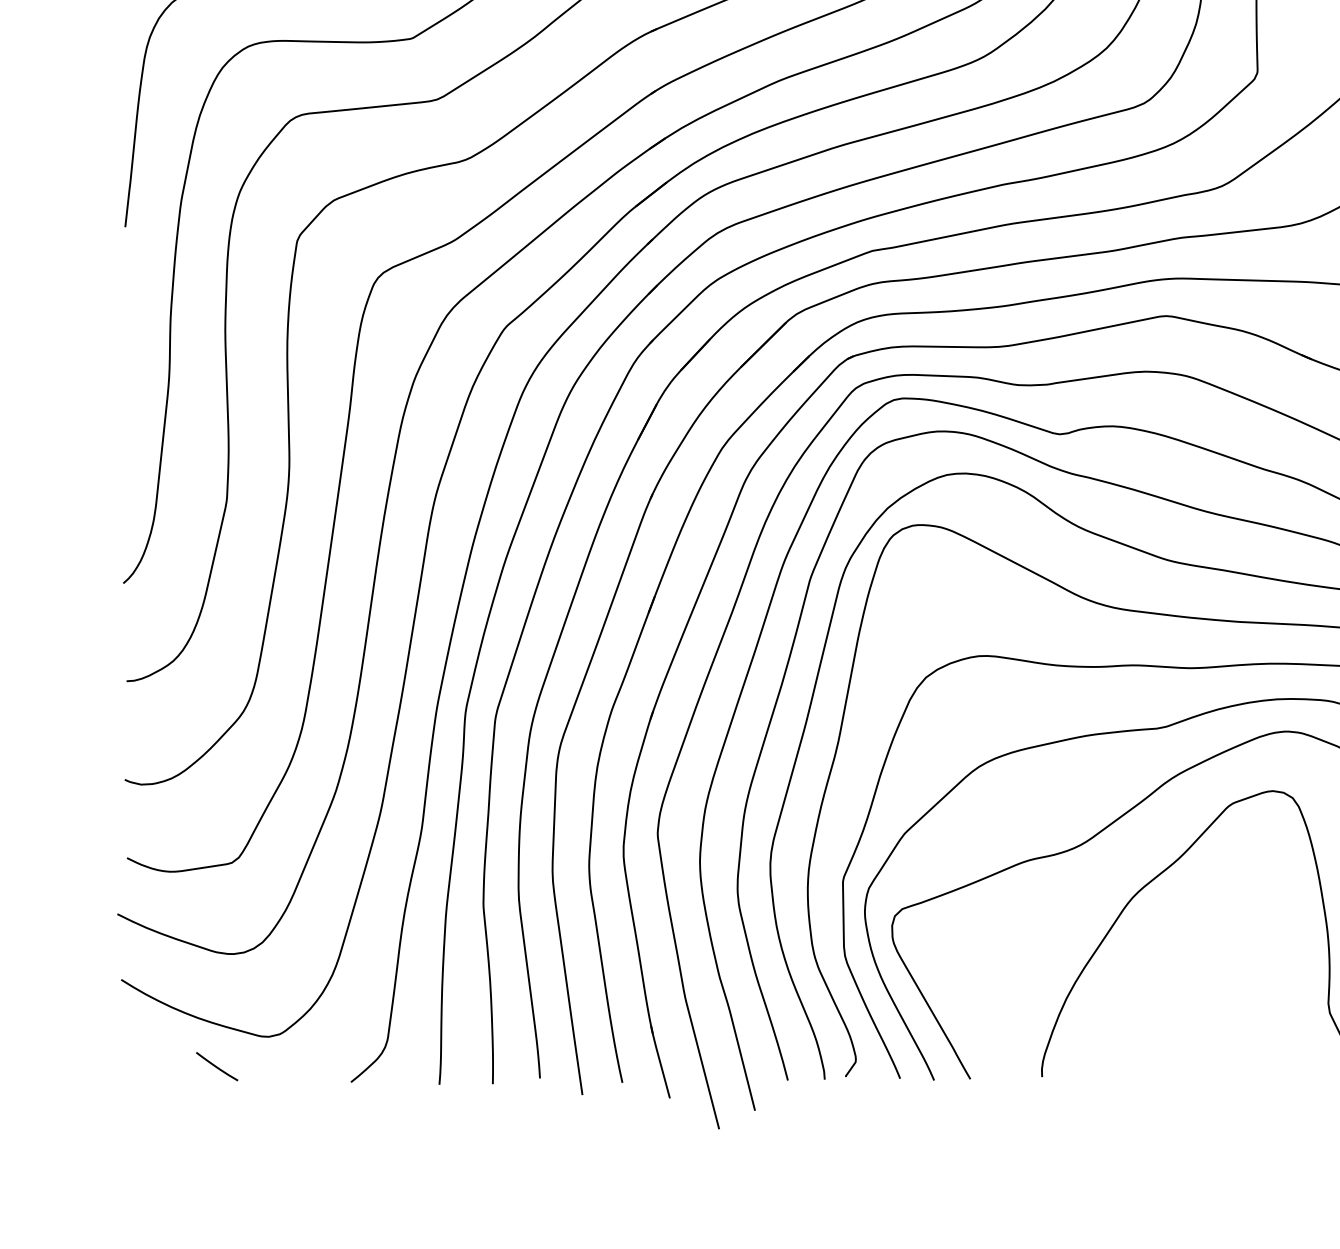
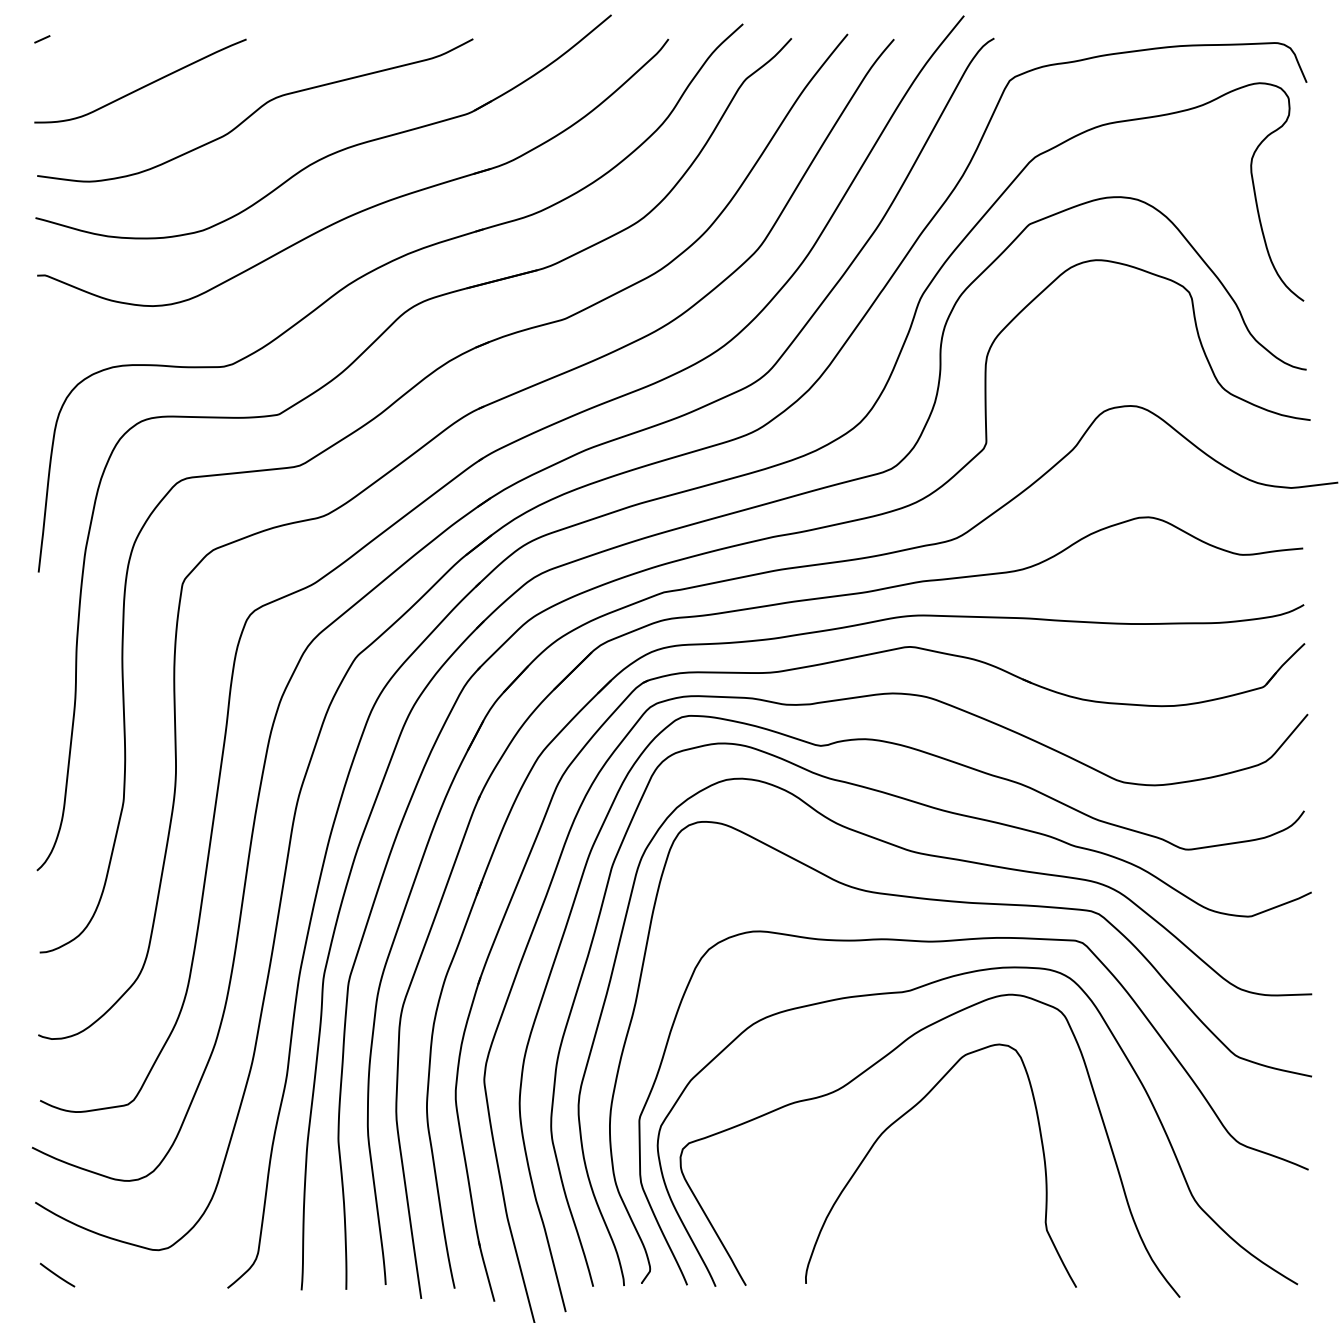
line: (217, 1065) -> (57, 1274), moved

